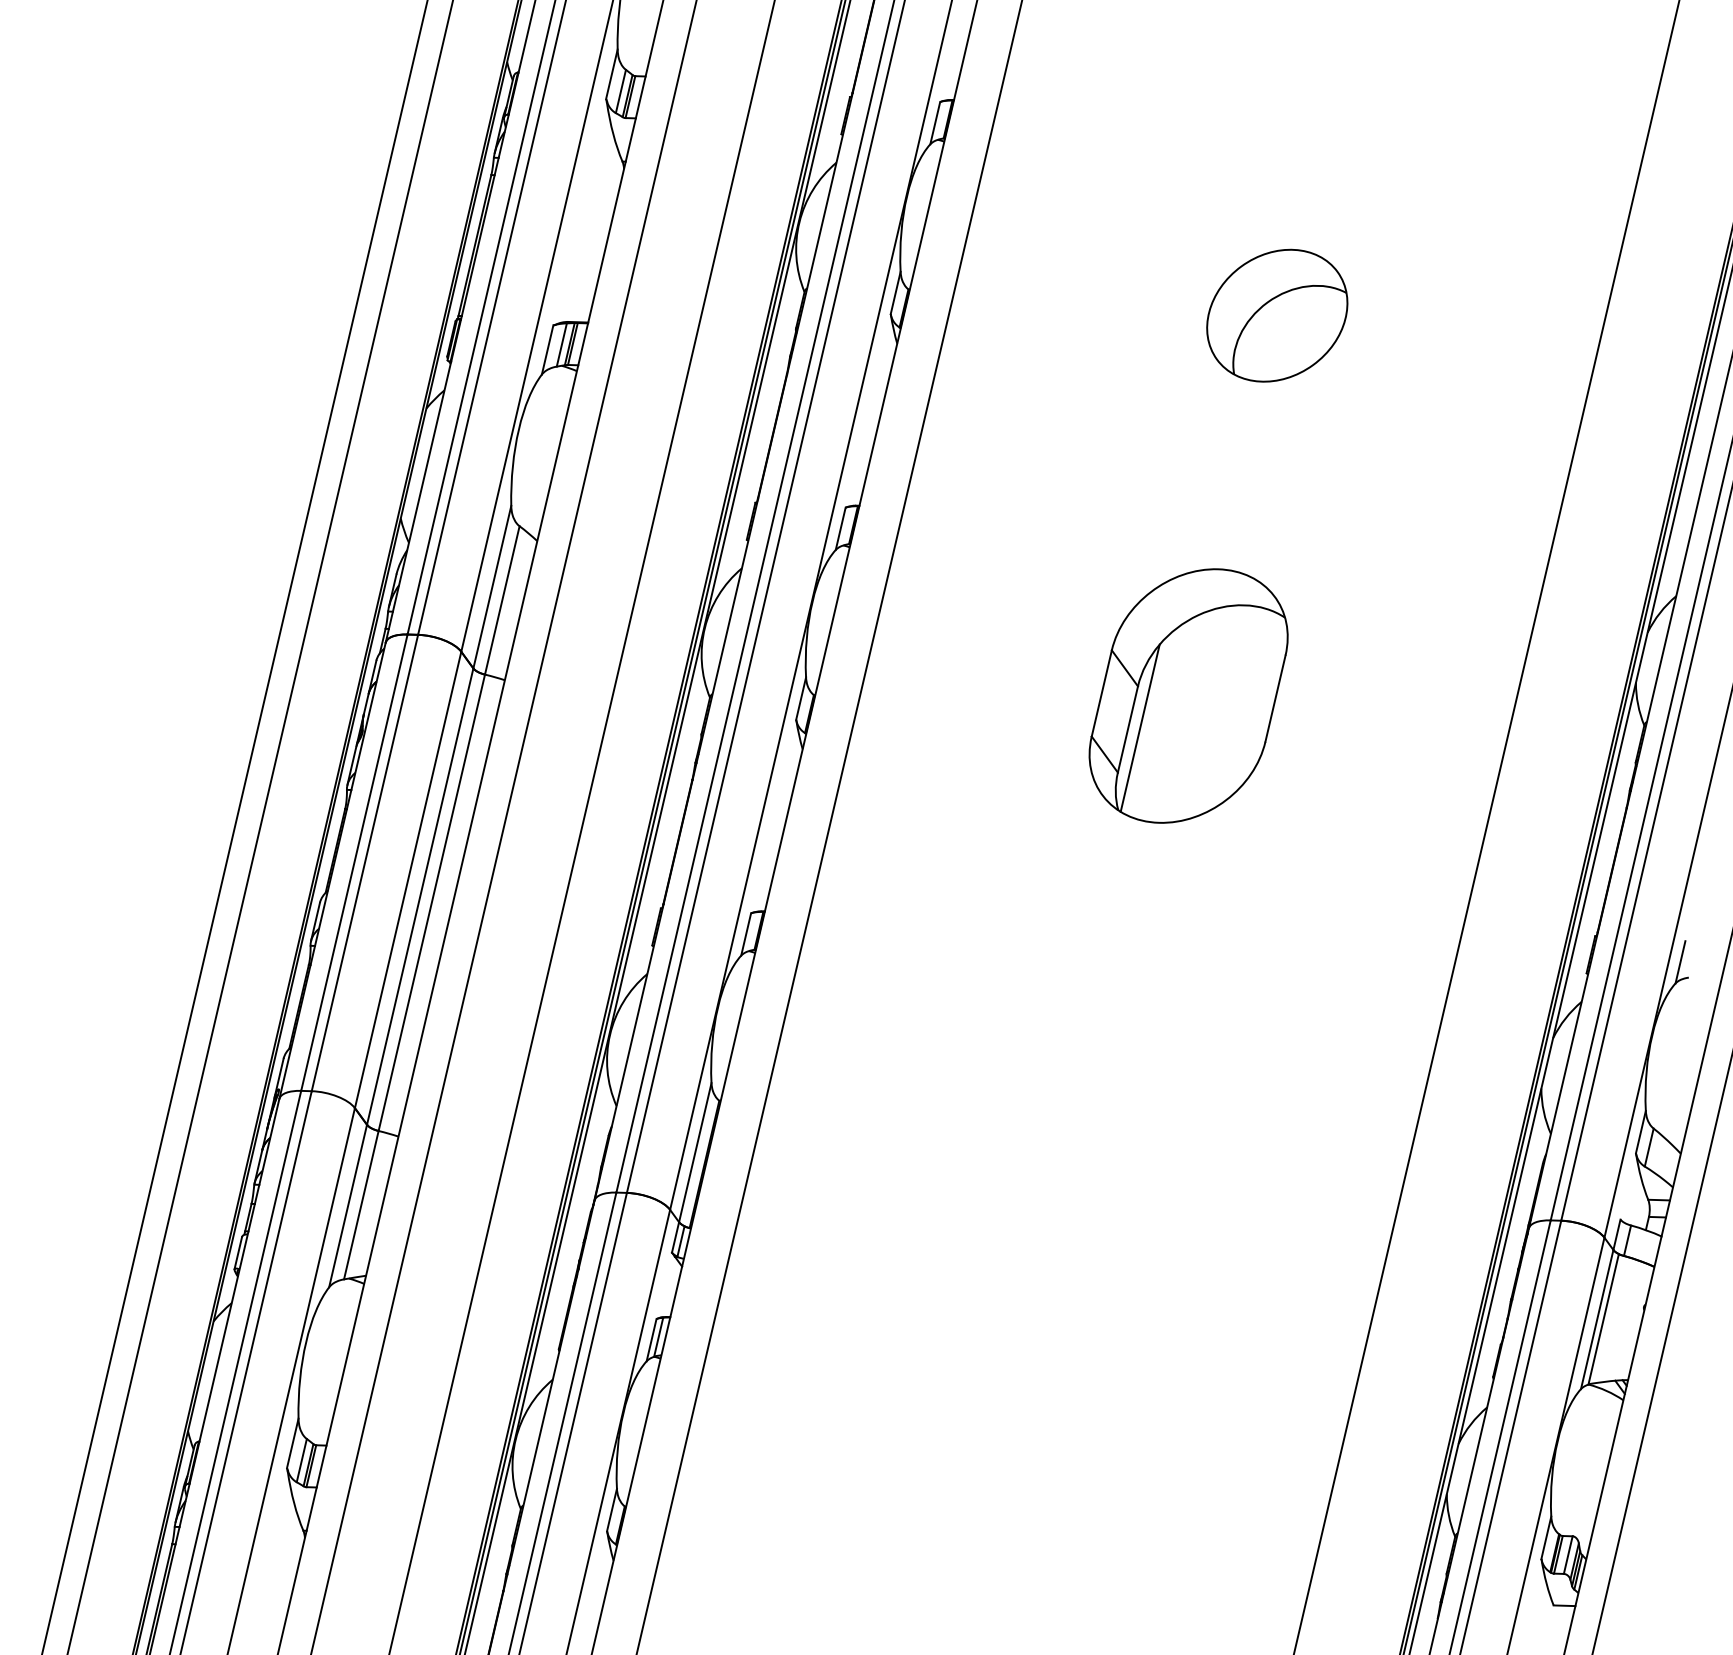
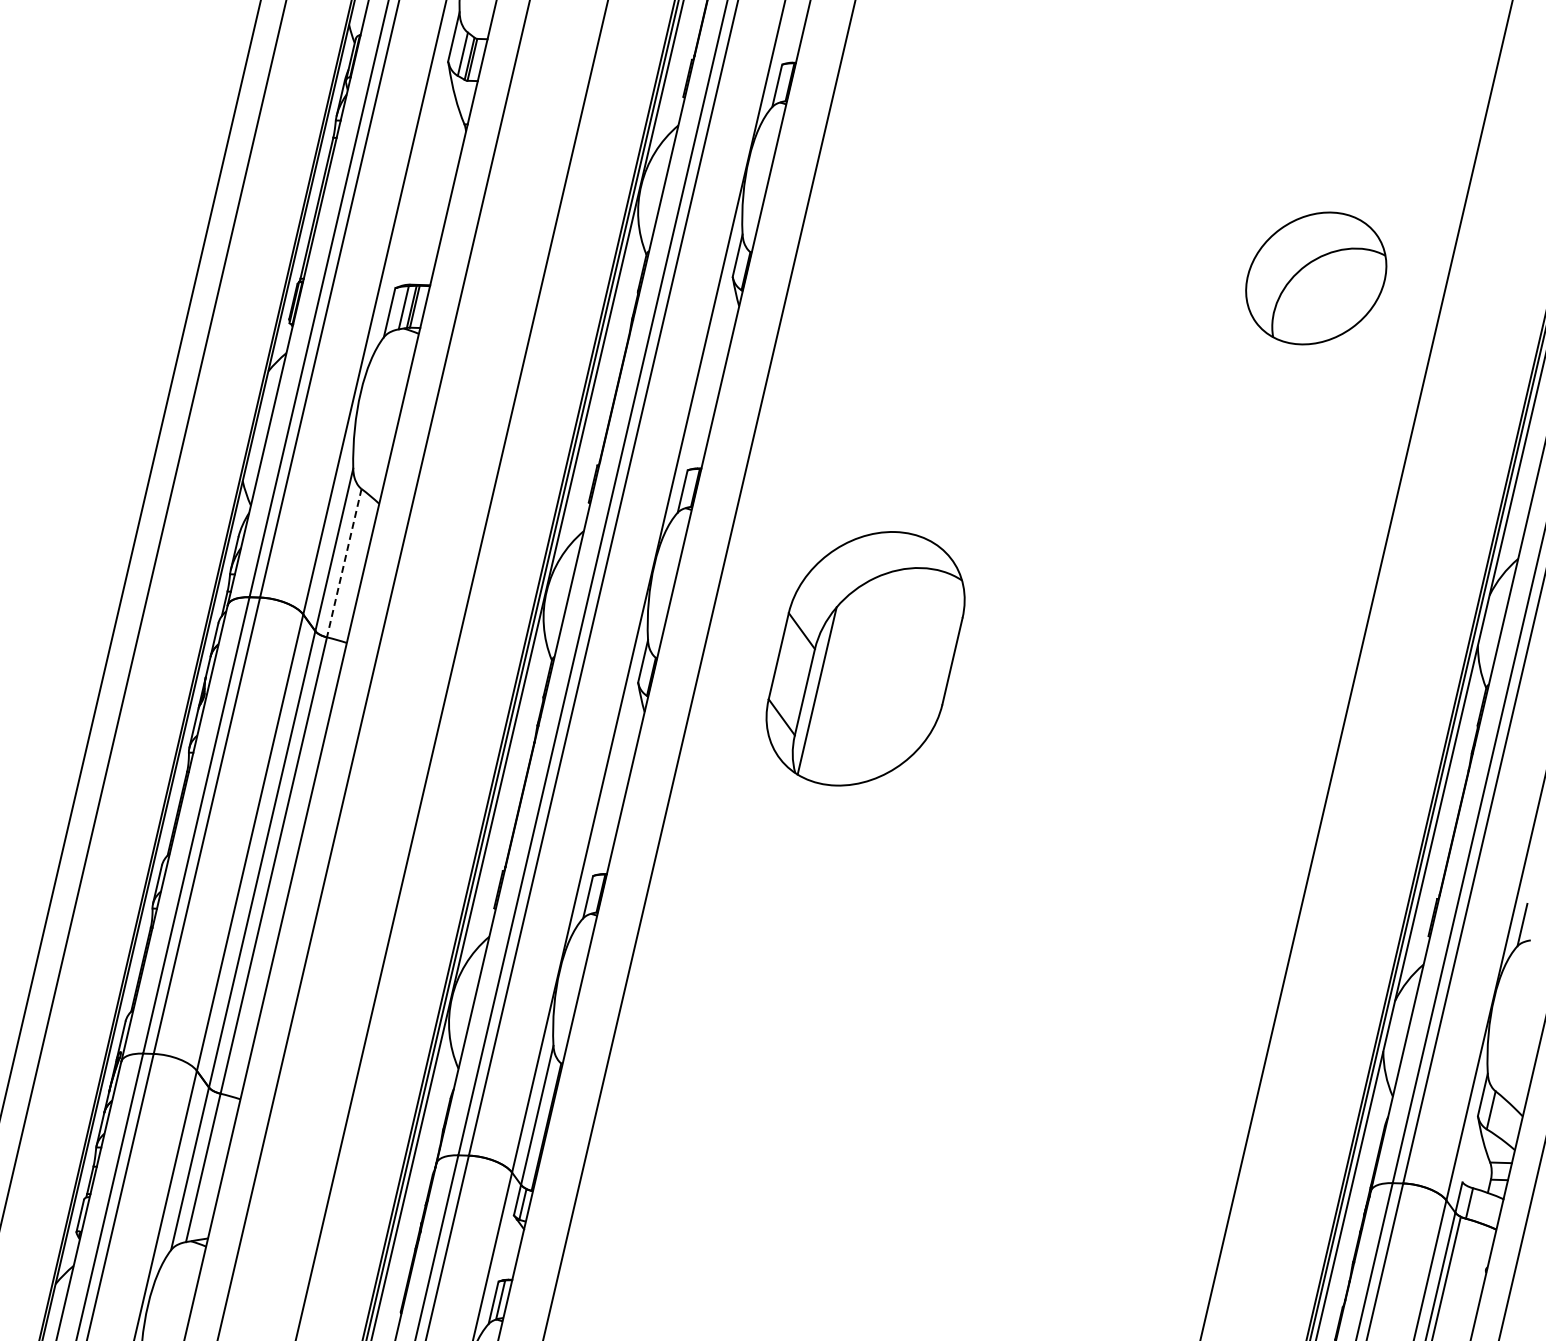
part: (1277, 315) -> (1316, 278), moved
line: (502, 600) -> (344, 563), solid -> dashed
part: (1188, 695) -> (865, 658), moved

